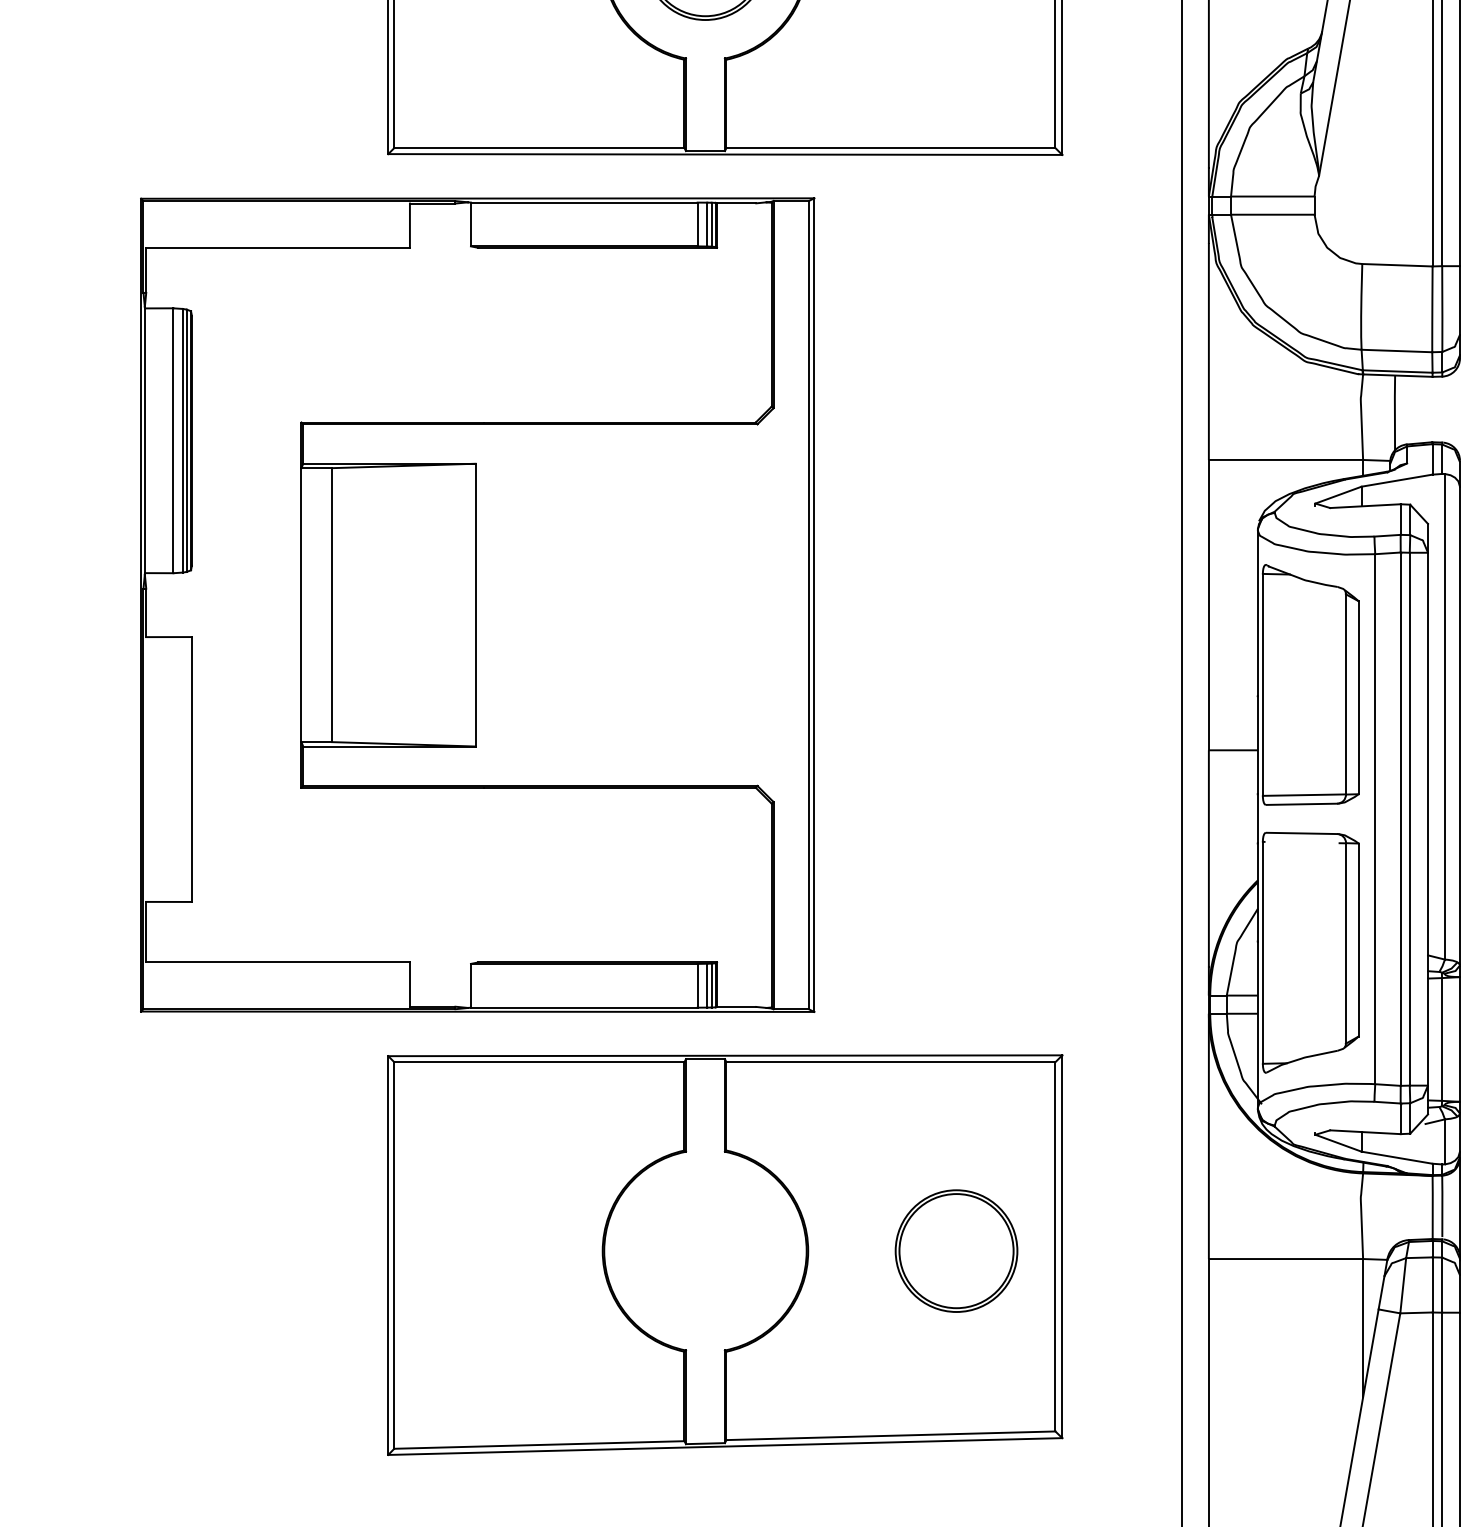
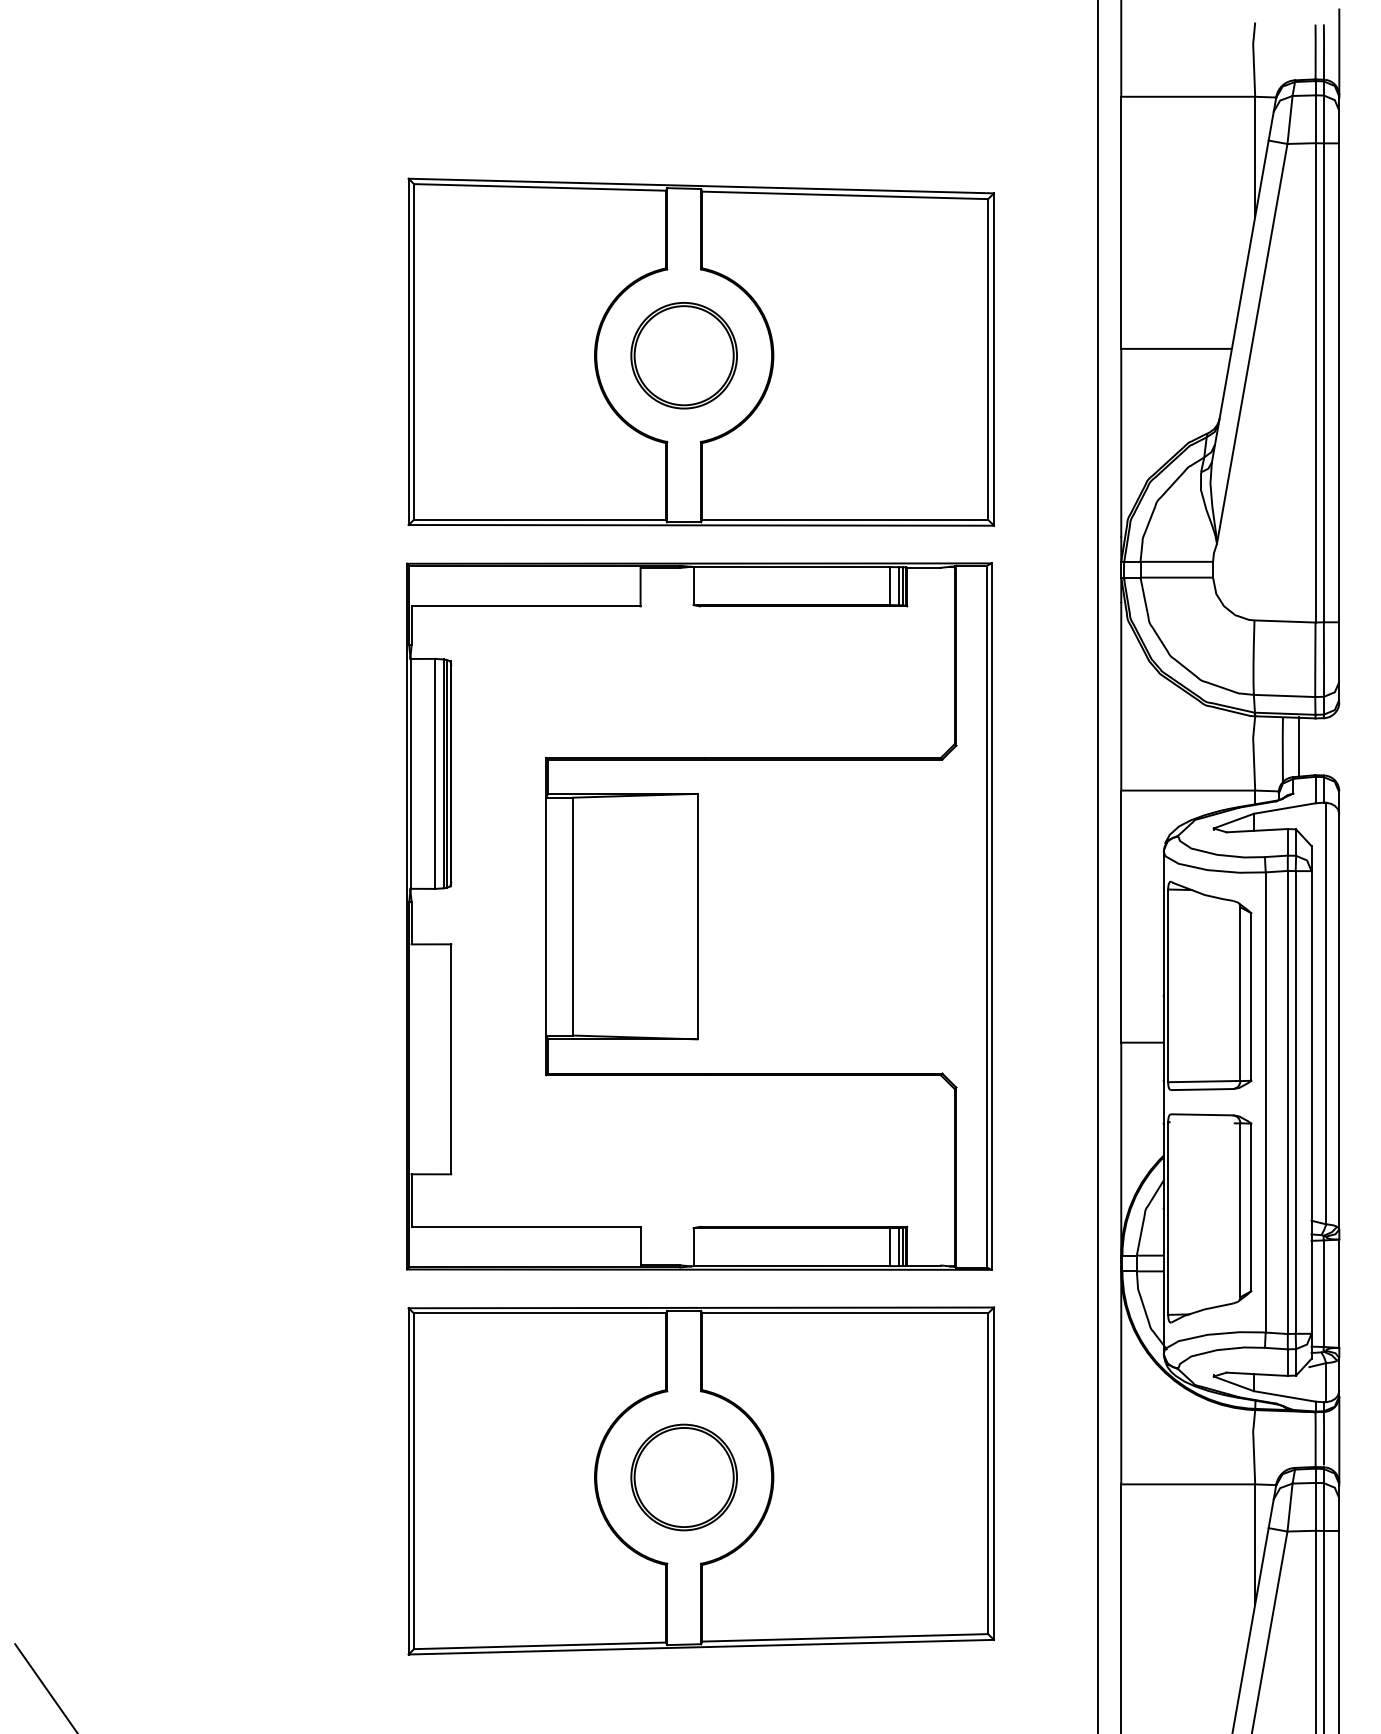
line: (1414, 409) -> (1299, 746), added
part: (477, 605) -> (699, 916), moved
part: (955, 1251) -> (683, 1477), moved

